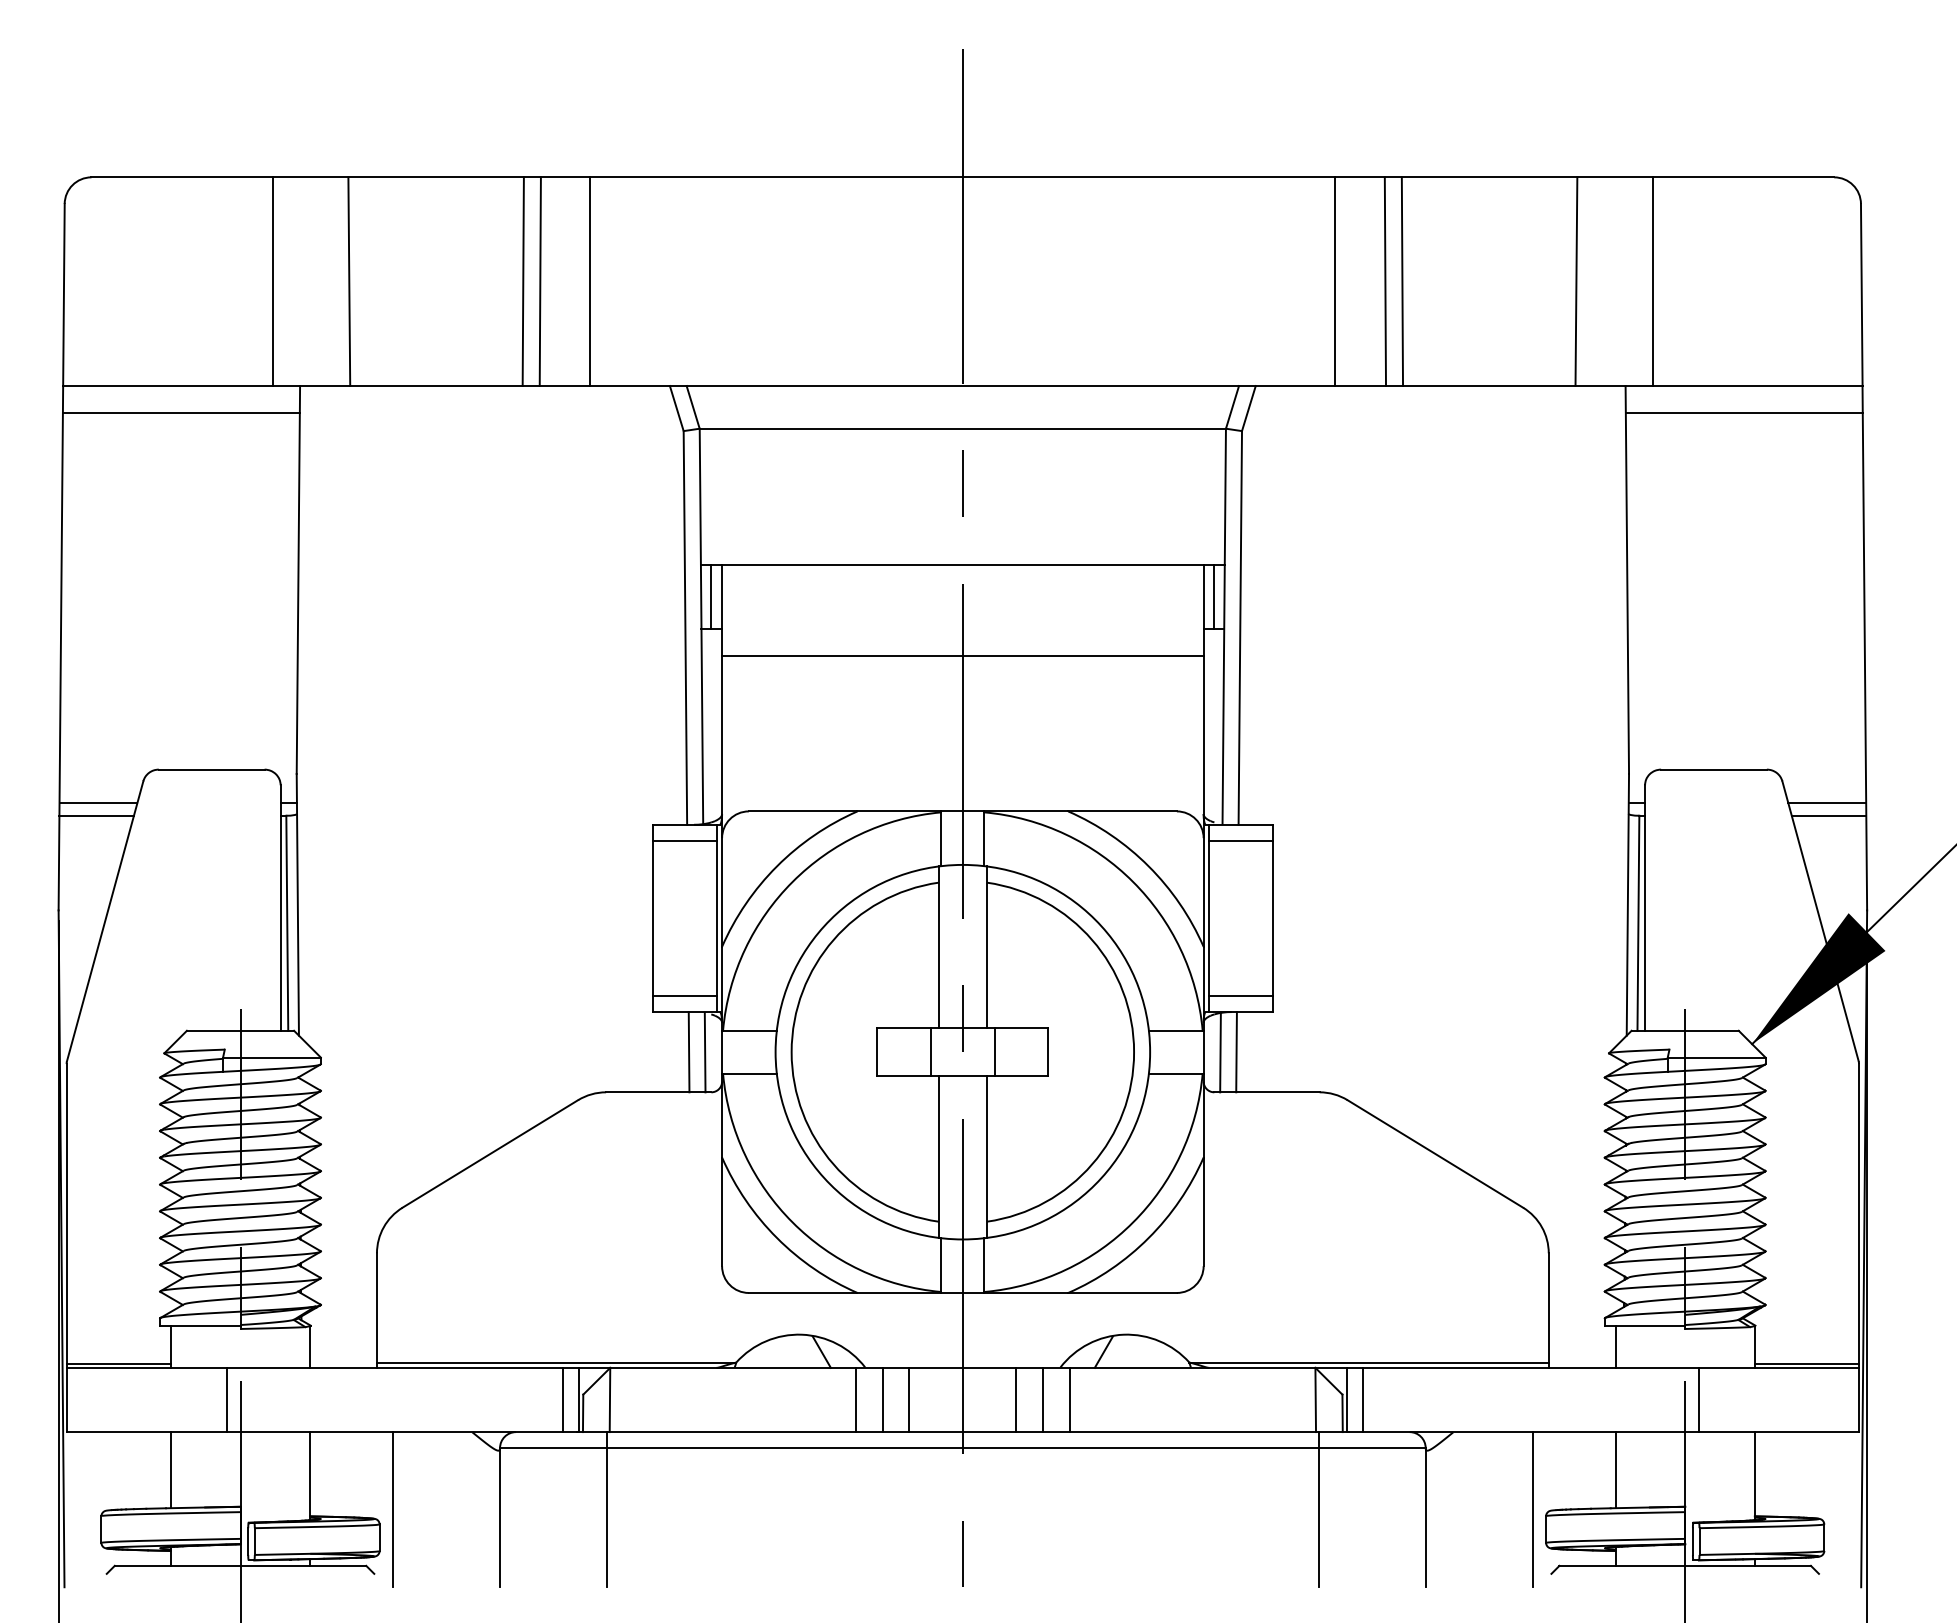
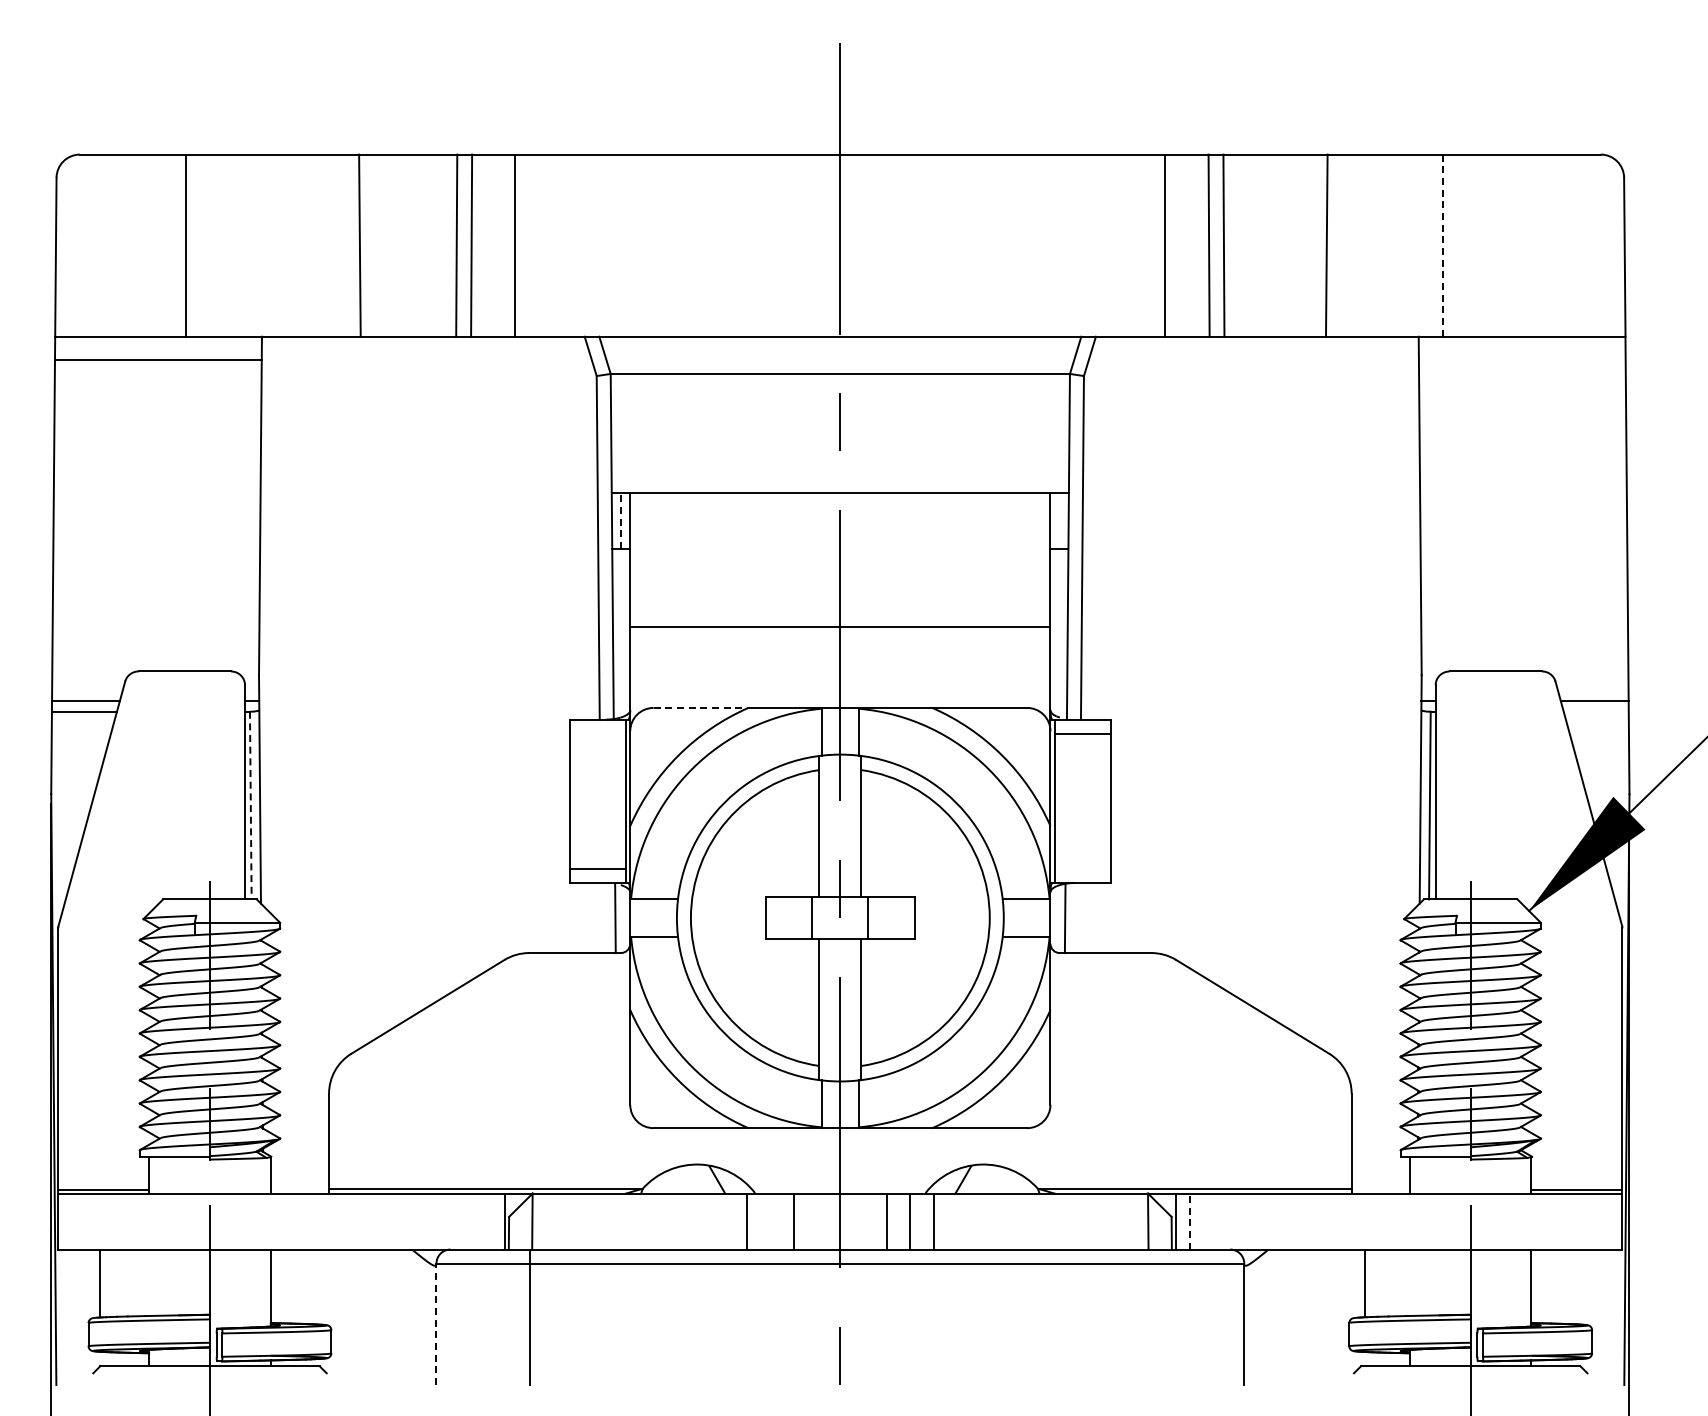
line: (273, 281) -> (186, 245), moved
line: (348, 281) -> (359, 245), moved
line: (1576, 281) -> (1326, 245), moved
line: (1652, 281) -> (1442, 245), solid -> dashed
line: (1743, 413) -> (1521, 360), removed
line: (710, 596) -> (620, 520), solid -> dashed
line: (1213, 597) -> (1059, 521), removed
line: (963, 656) -> (840, 626), moved
line: (803, 810) -> (701, 707), solid -> dashed
line: (1828, 815) -> (1595, 711), removed
line: (684, 840) -> (597, 733), removed
line: (286, 923) -> (250, 805), solid -> dashed
line: (1241, 996) -> (1083, 869), removed
line: (689, 1052) -> (601, 918), removed
line: (1235, 1052) -> (1078, 918), removed
line: (227, 1399) -> (198, 1221), removed
line: (563, 1399) -> (491, 1221), removed
line: (882, 1399) -> (770, 1221), removed
line: (1362, 1399) -> (1189, 1221), solid -> dashed
line: (1698, 1399) -> (1482, 1221), removed
line: (171, 1469) -> (100, 1282), moved
line: (1615, 1469) -> (1364, 1282), moved
line: (393, 1508) -> (343, 1316), removed
line: (1318, 1508) -> (1150, 1316), removed
line: (1532, 1508) -> (1337, 1316), removed
line: (500, 1517) -> (436, 1324), solid -> dashed

